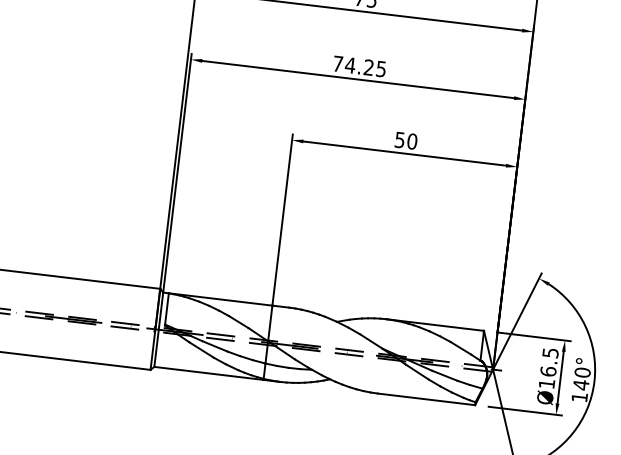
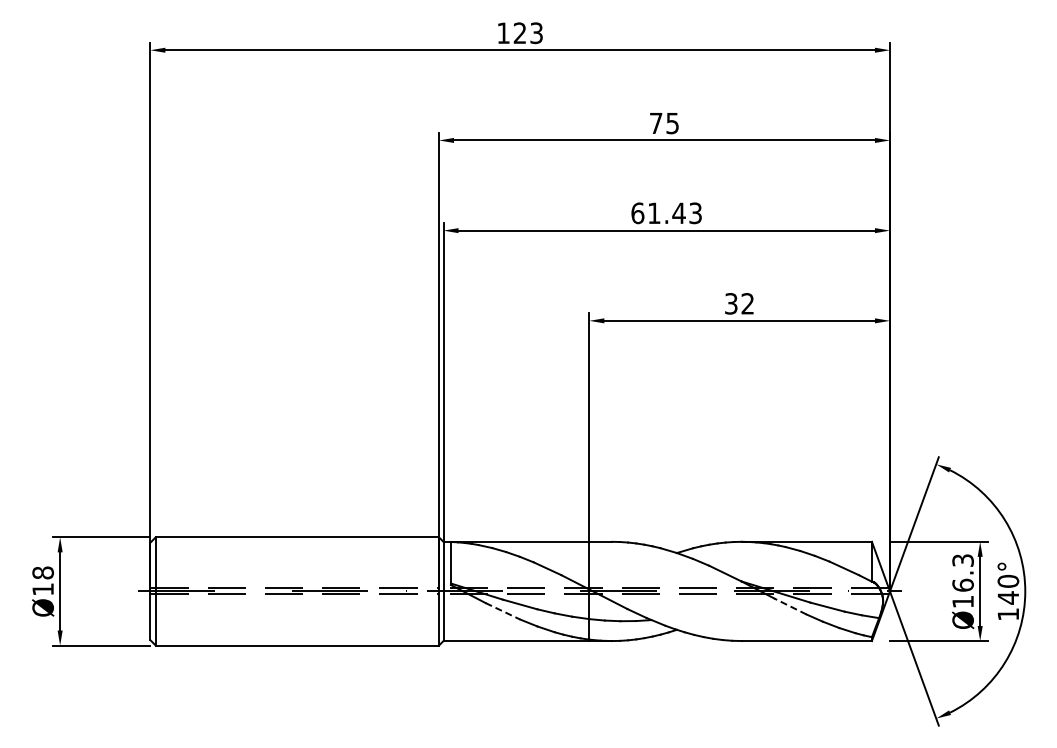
text: (359, 66) -> (666, 213), 74.25 -> 61.43
text: (406, 140) -> (739, 303), 50 -> 32
line: (201, 350) -> (503, 611), solid -> dashed
text: (550, 352) -> (962, 560), Ø16.5 -> Ø16.3
line: (416, 371) -> (789, 606), solid -> dashed

